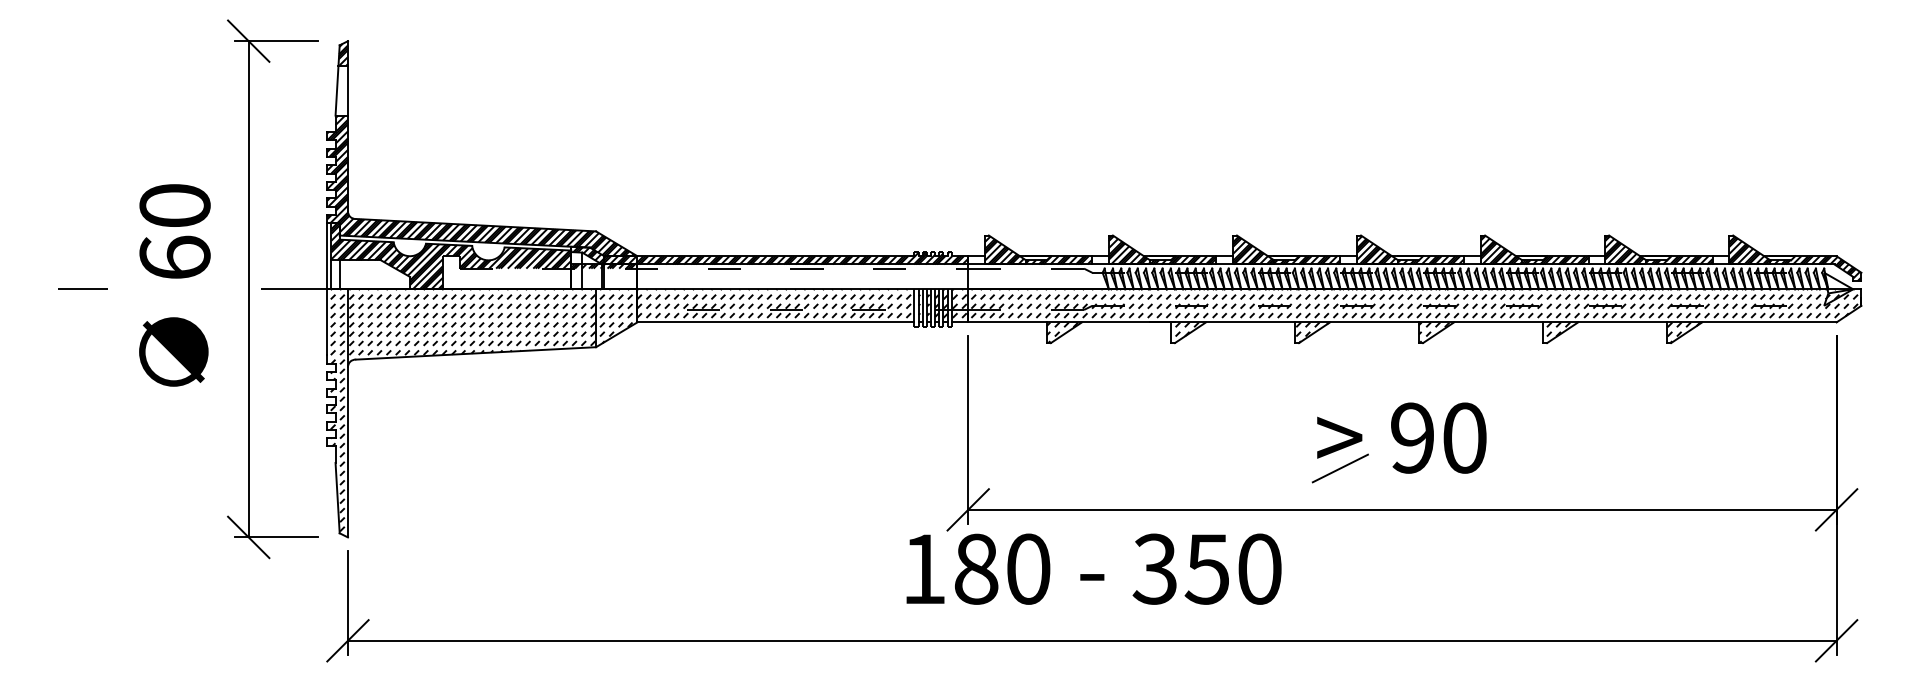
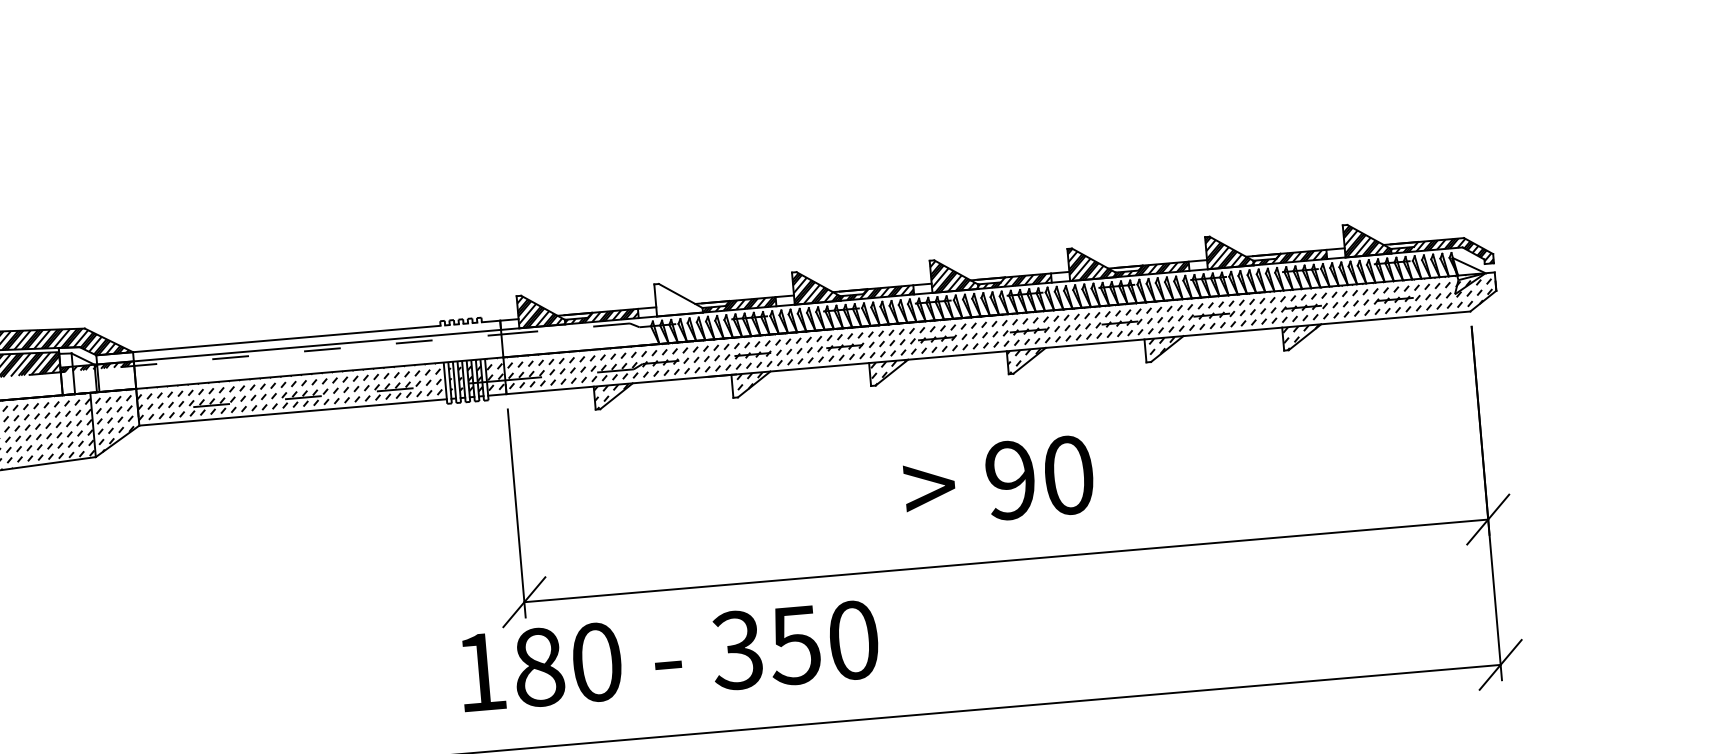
hatch: (1129, 249) -> (678, 297), removed
hatch: (769, 255) -> (279, 338), removed
line: (1339, 468) -> (932, 520), removed

